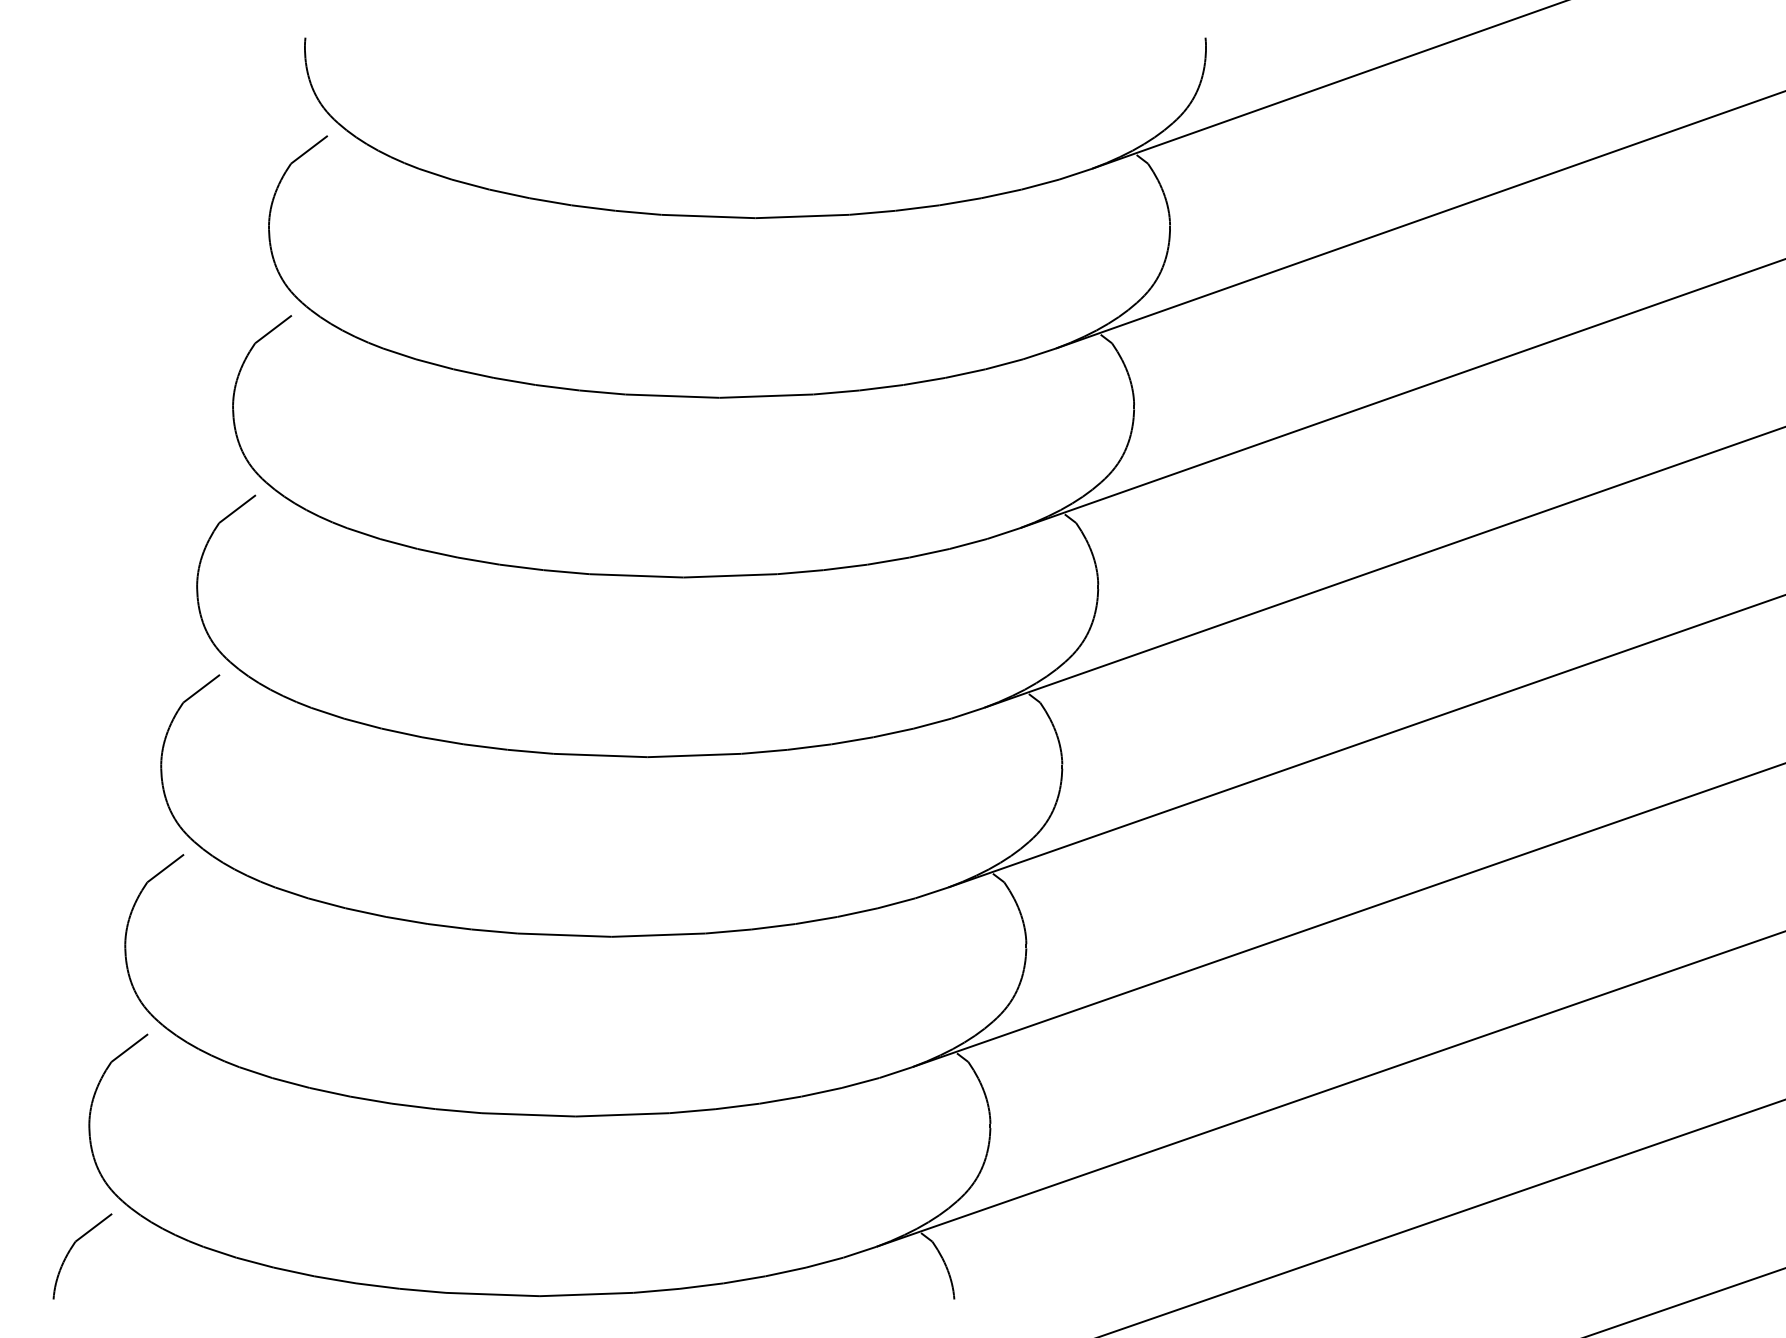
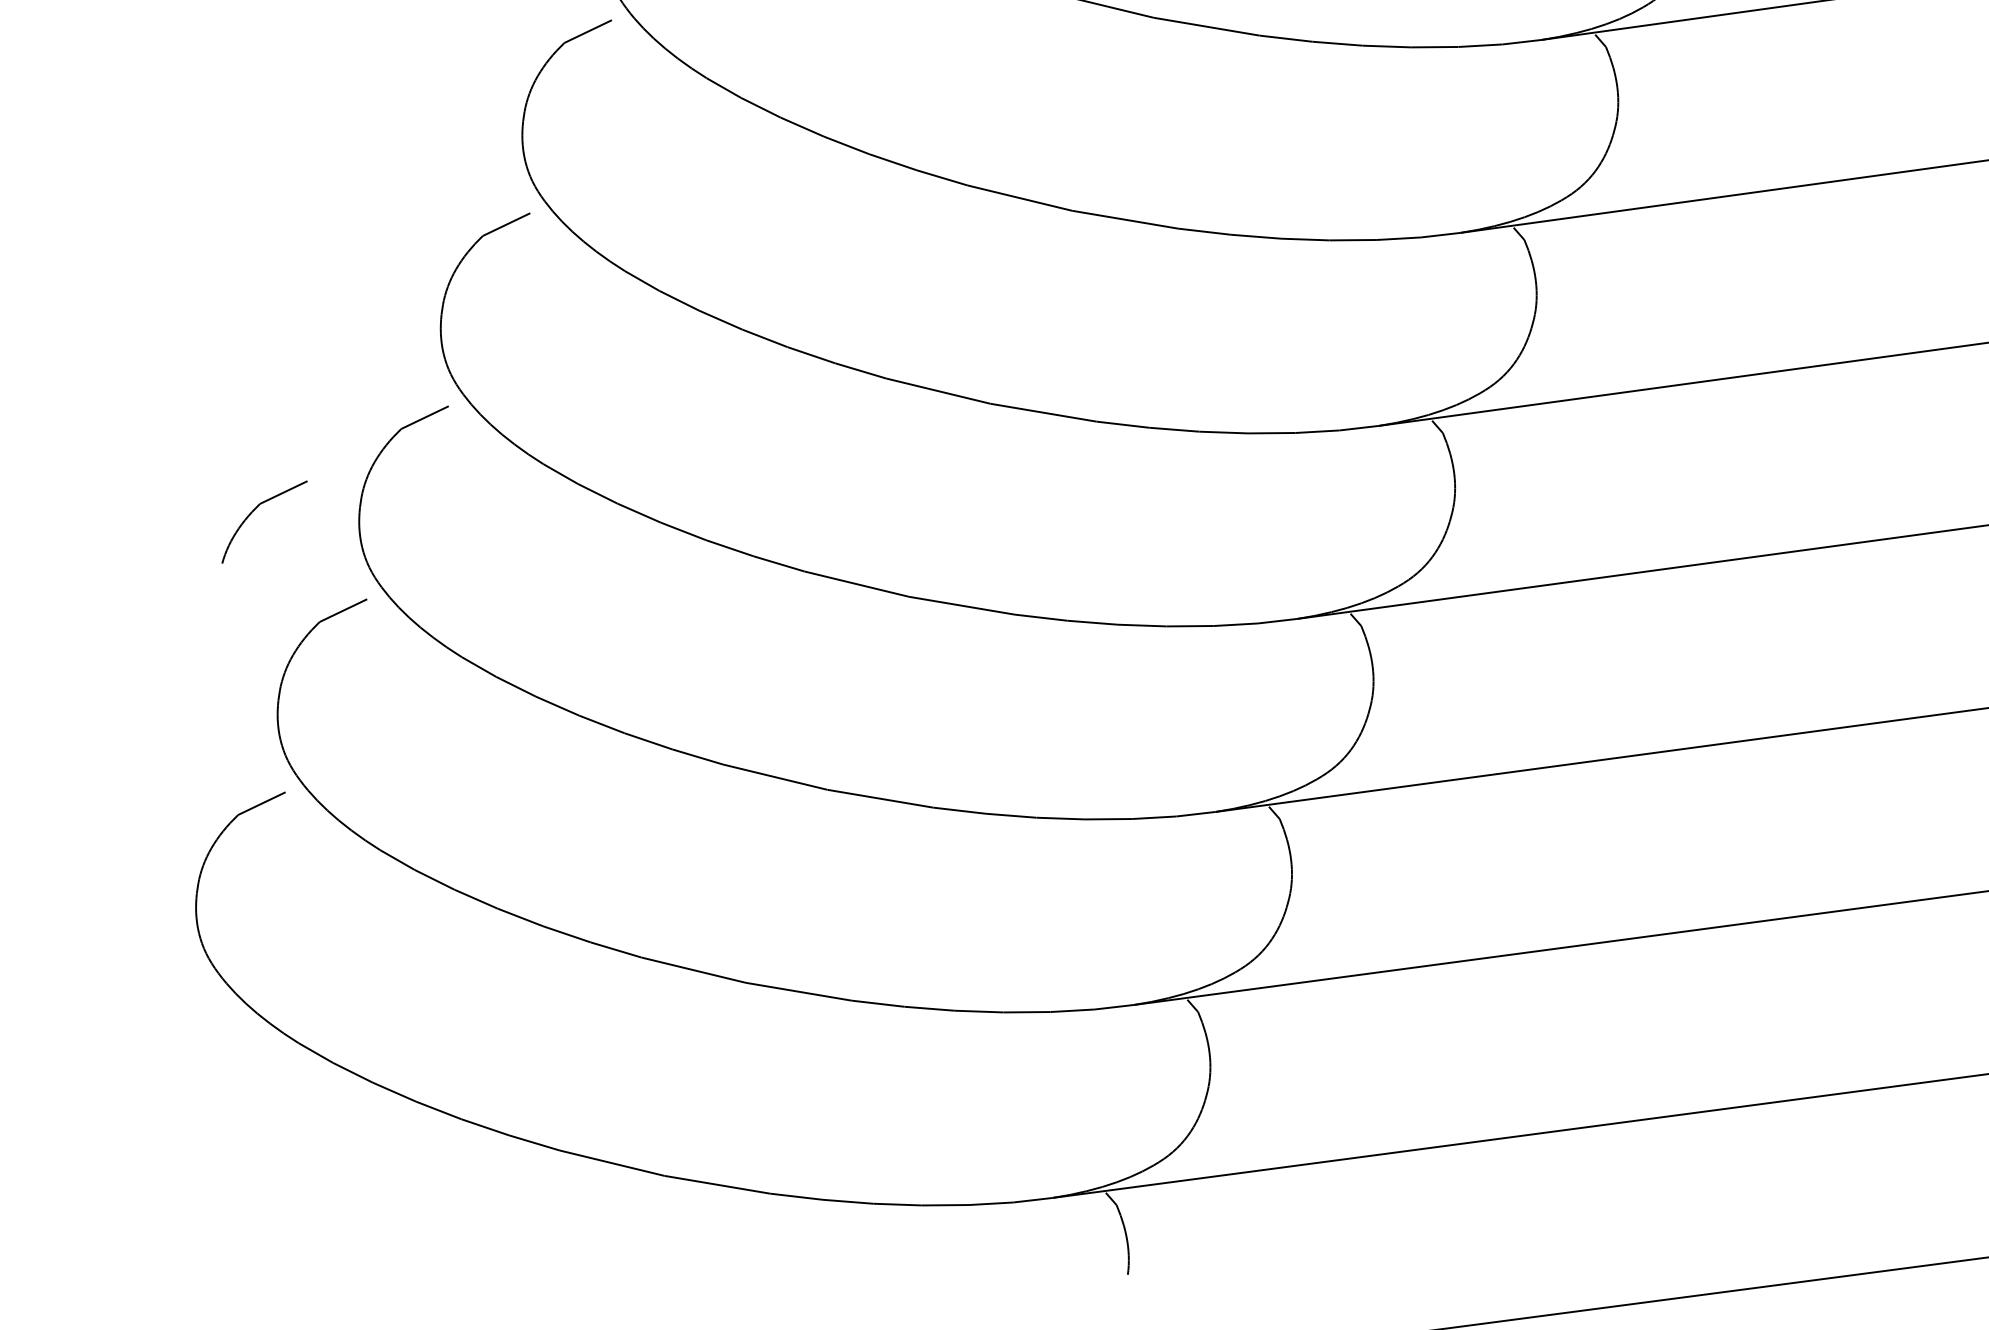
part: (72, 1248) -> (255, 510), moved

